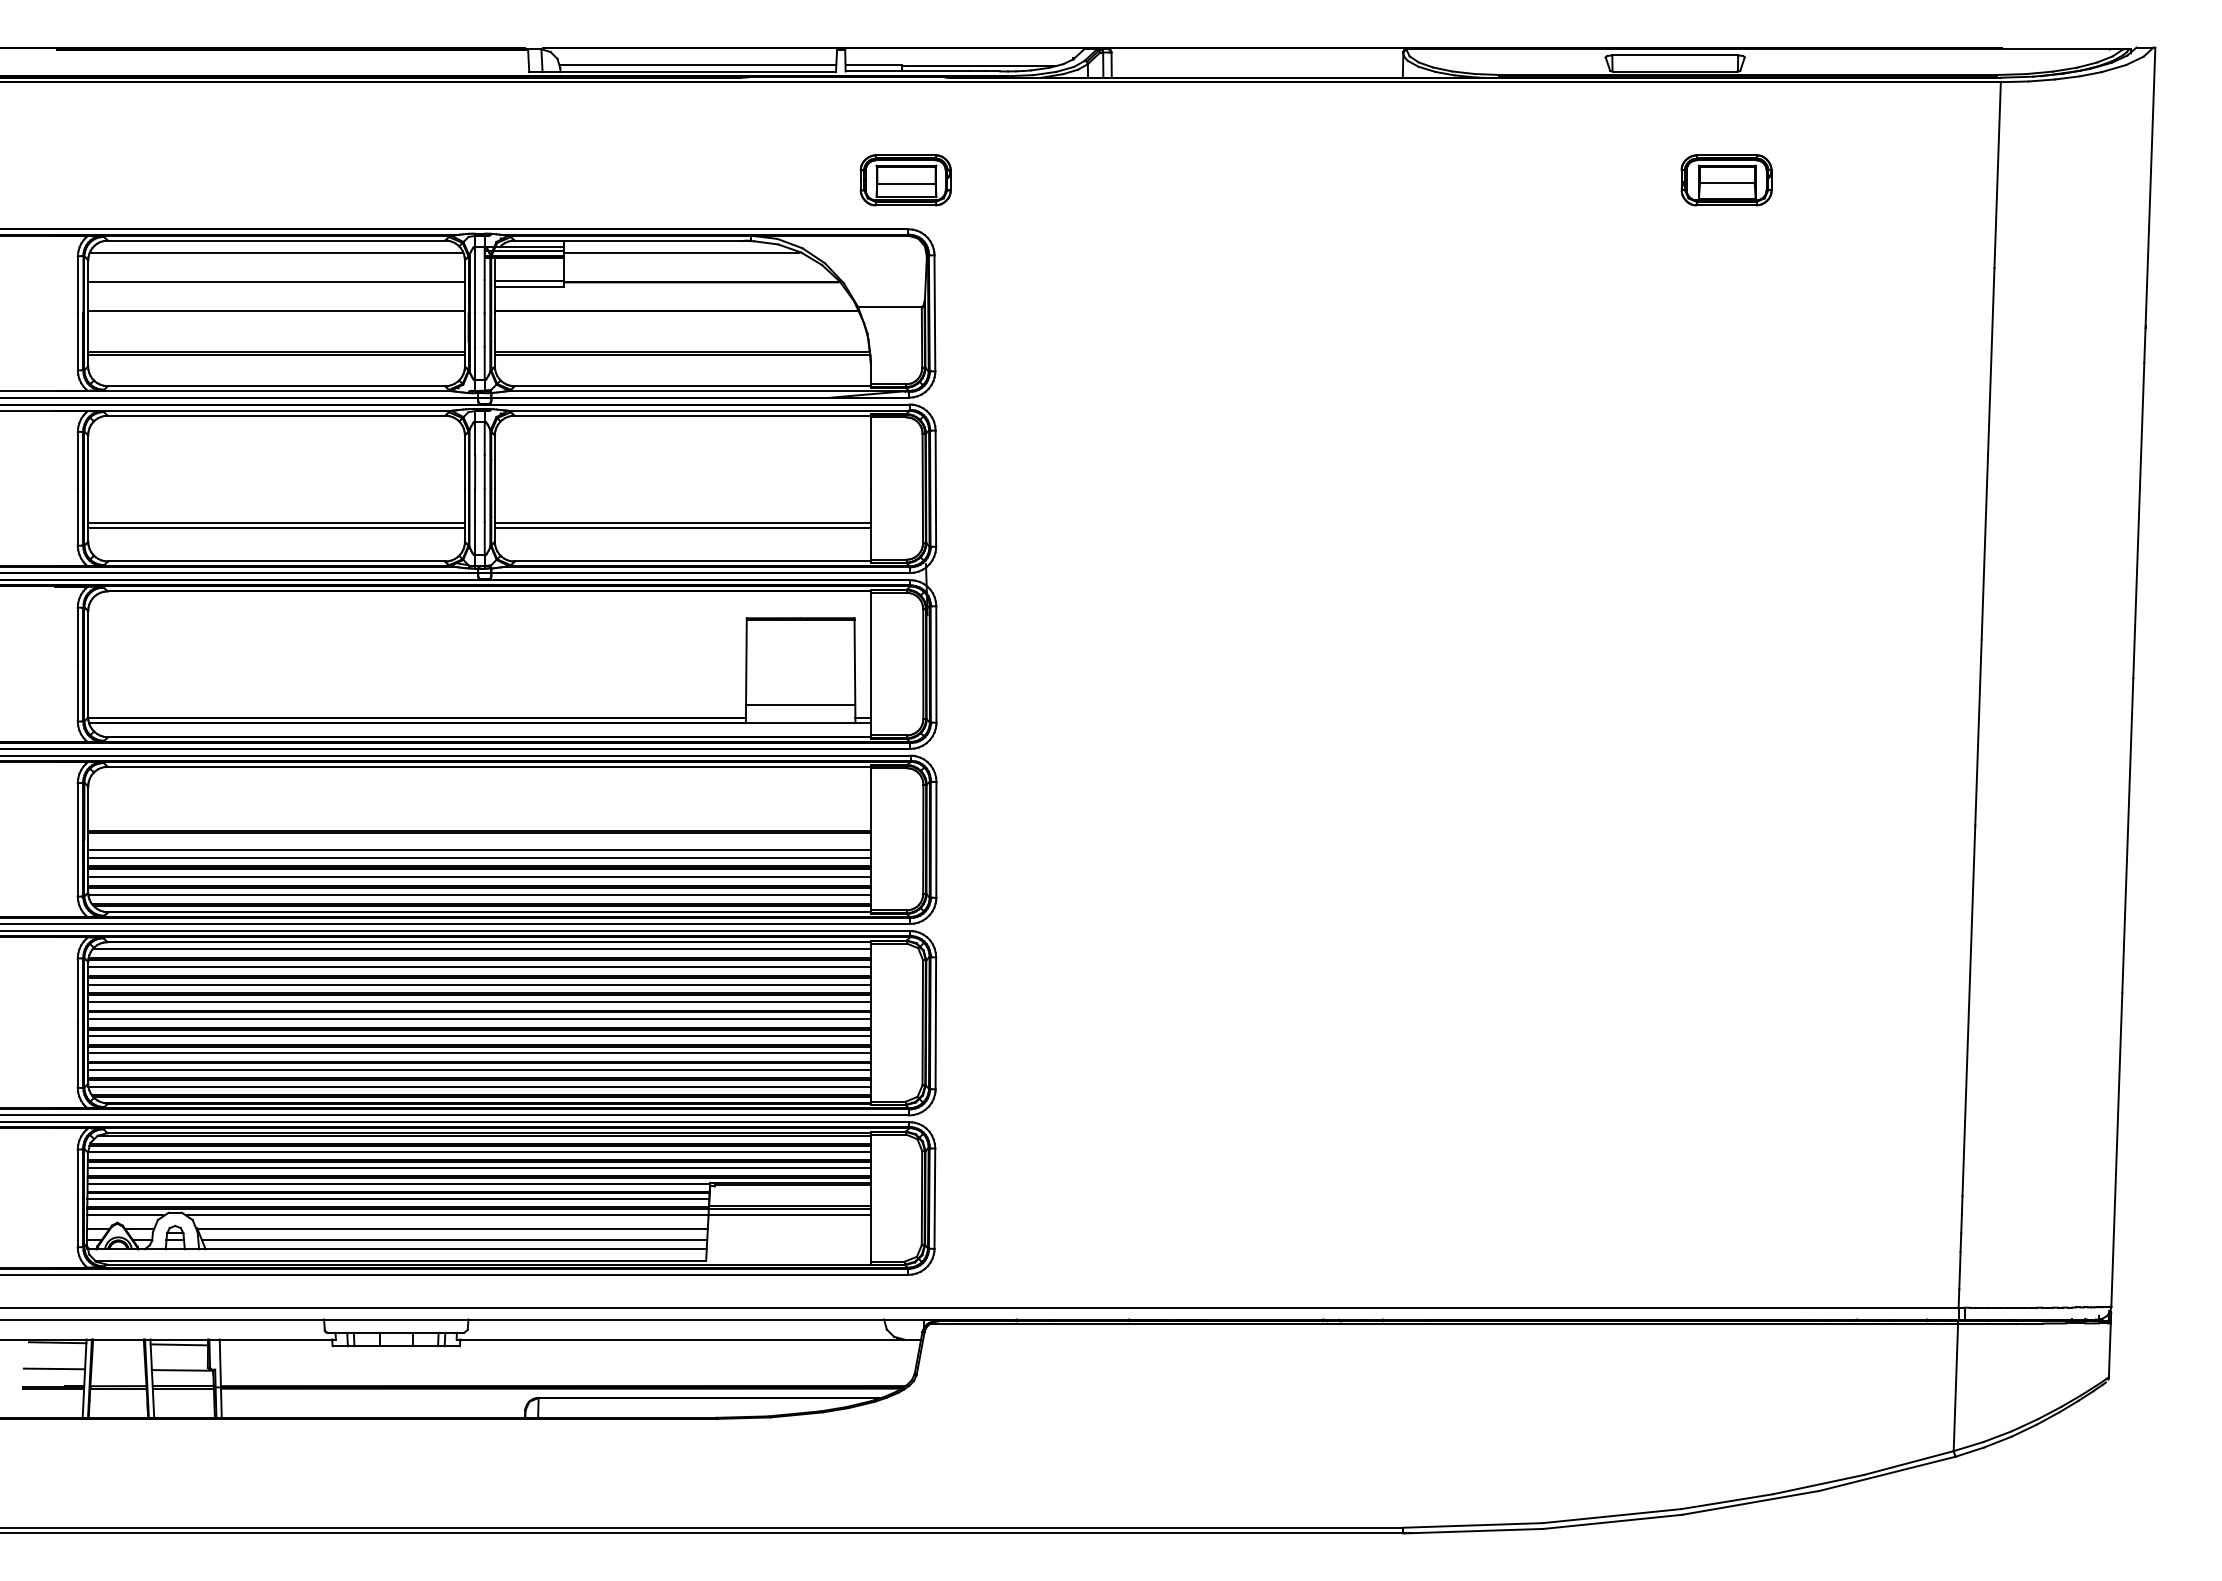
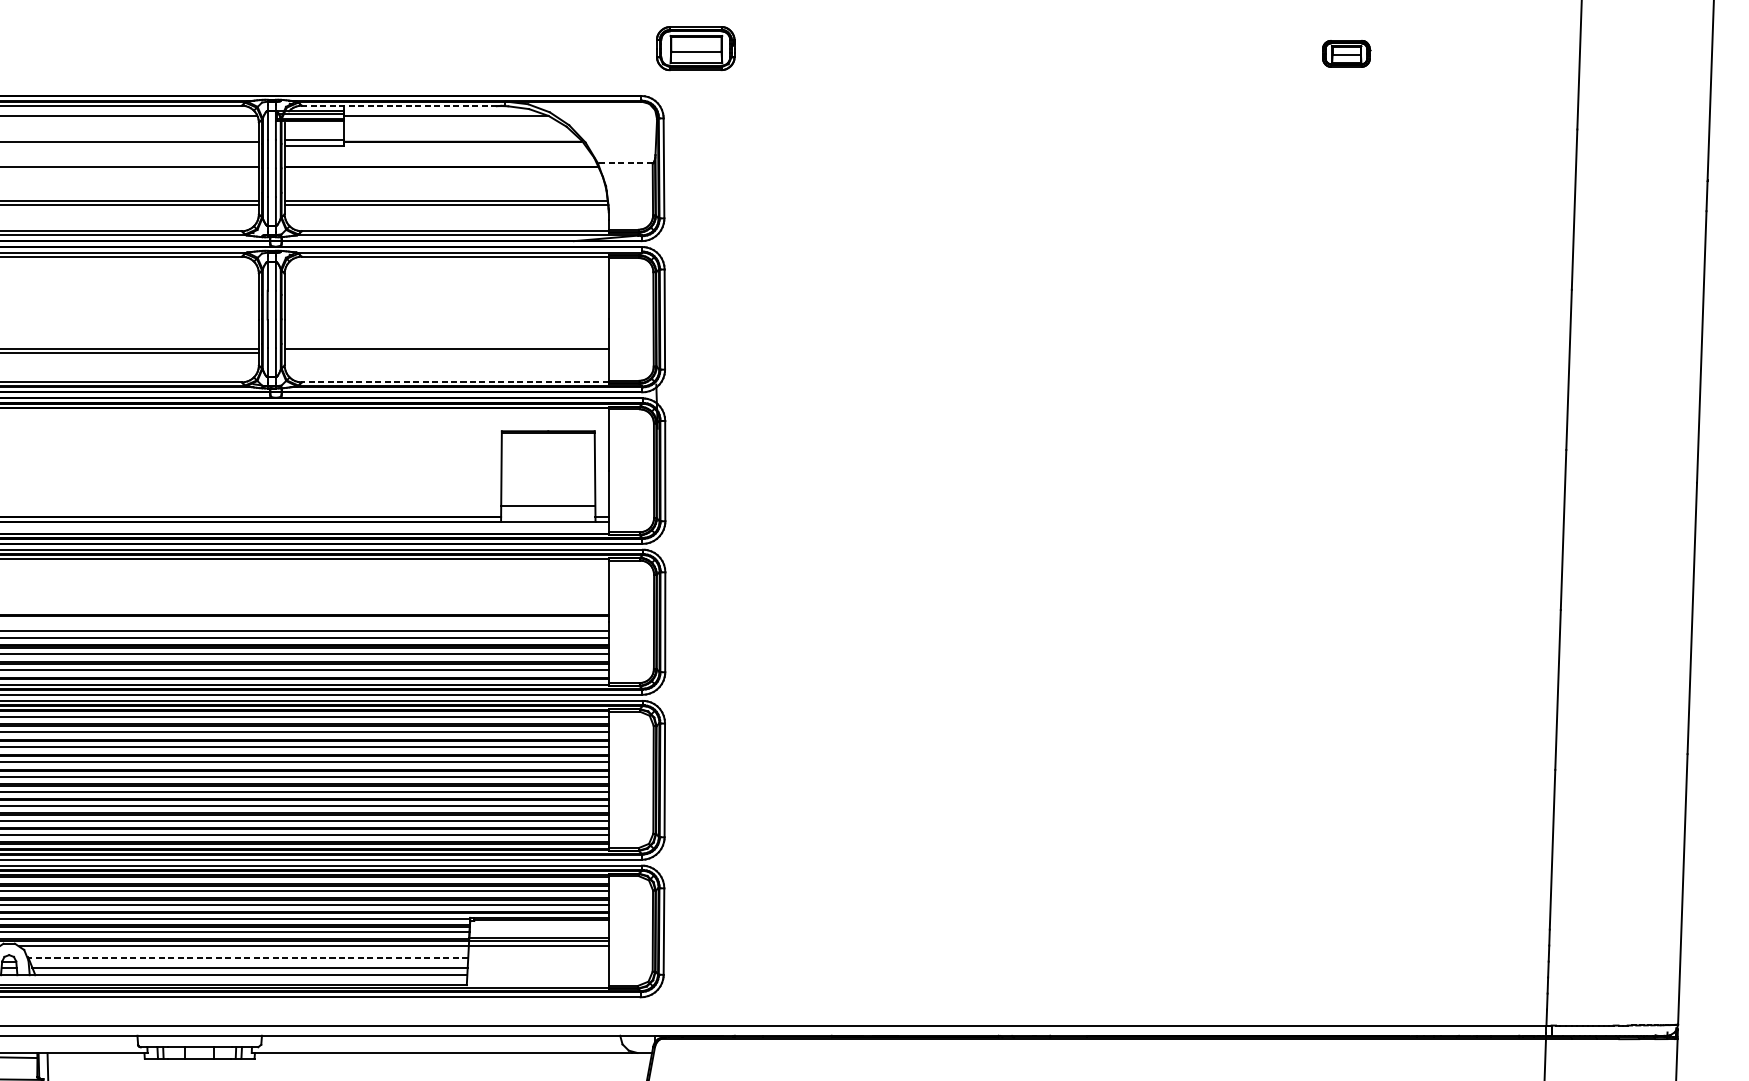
part: (905, 180) -> (695, 48), moved
part: (1726, 180) -> (1346, 53), size x0.6
line: (628, 240) -> (399, 105), solid -> dashed
line: (890, 307) -> (625, 163), solid -> dashed
line: (682, 527) -> (446, 353), removed
line: (692, 561) -> (455, 382), solid -> dashed
line: (452, 1229) -> (248, 958), solid -> dashed

